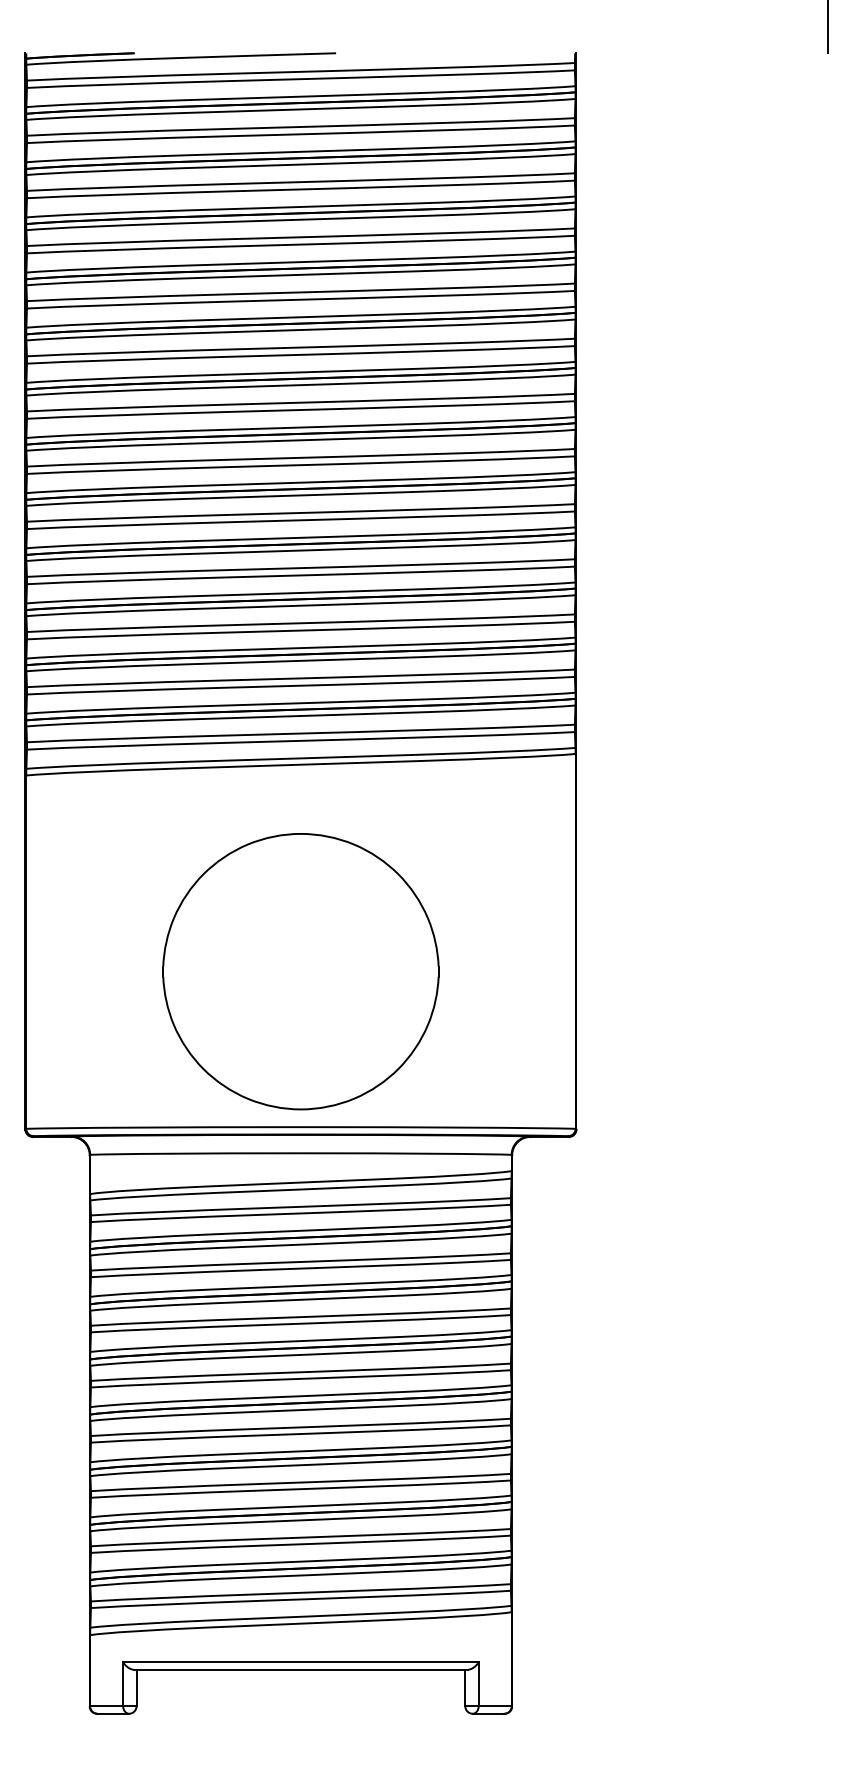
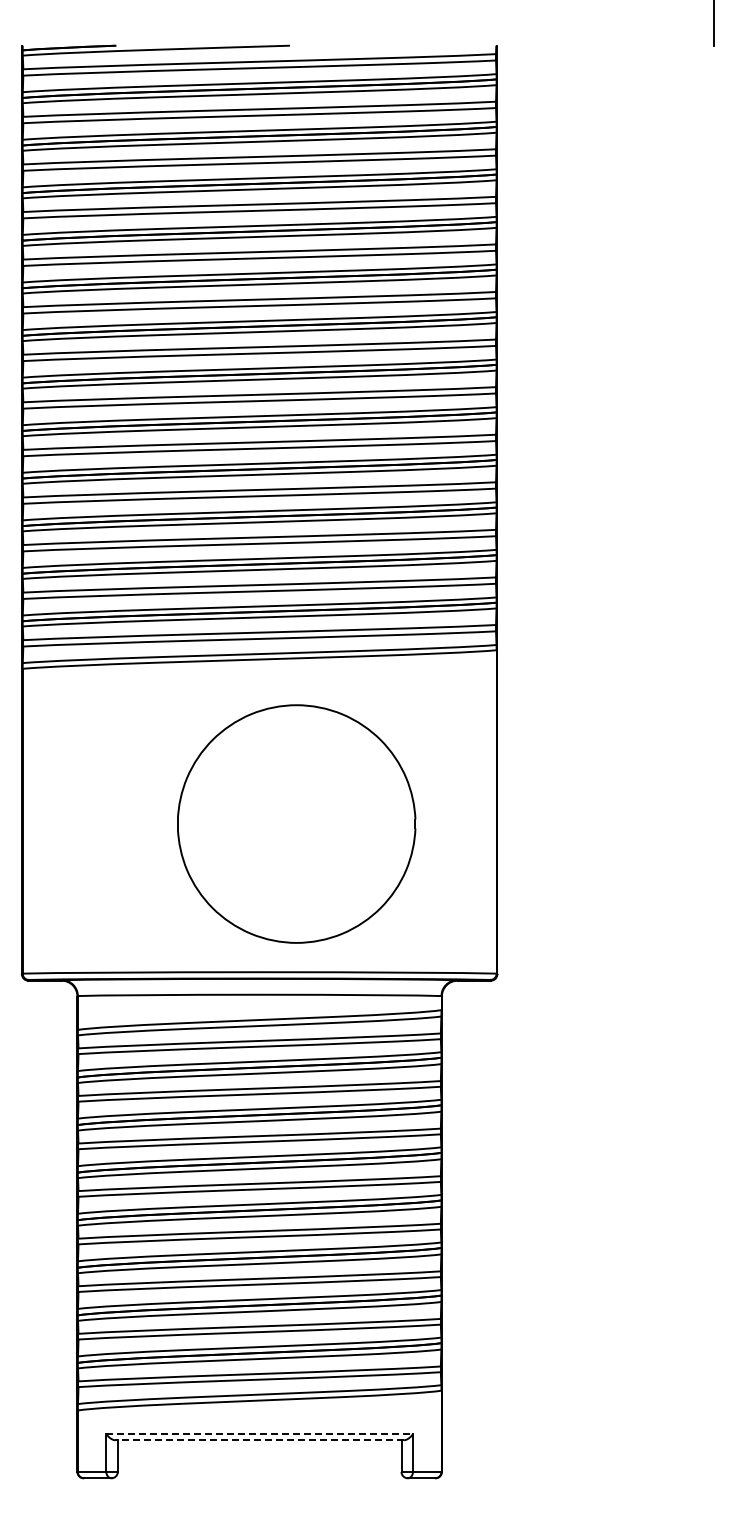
part: (300, 971) -> (296, 823), moved
line: (301, 1661) -> (260, 1433), solid -> dashed
line: (300, 1669) -> (259, 1440), solid -> dashed

